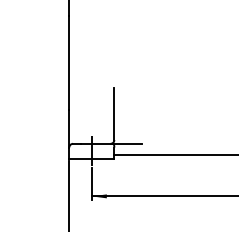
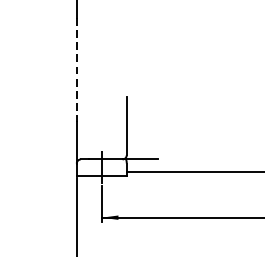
line: (69, 63) -> (77, 70), solid -> dashed

